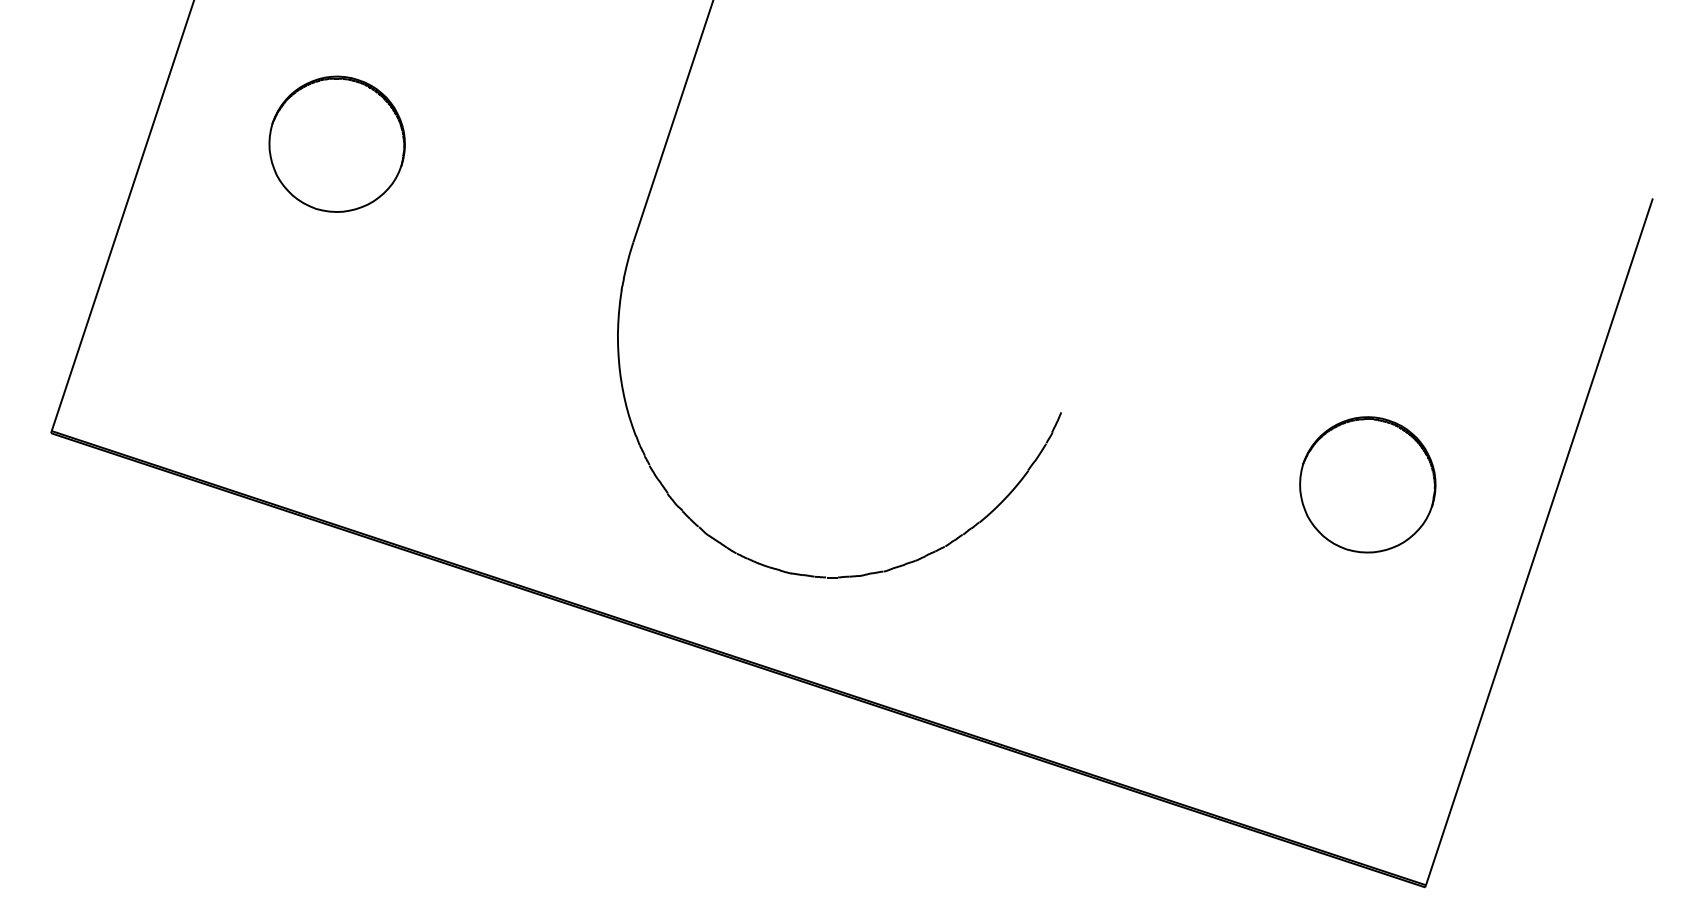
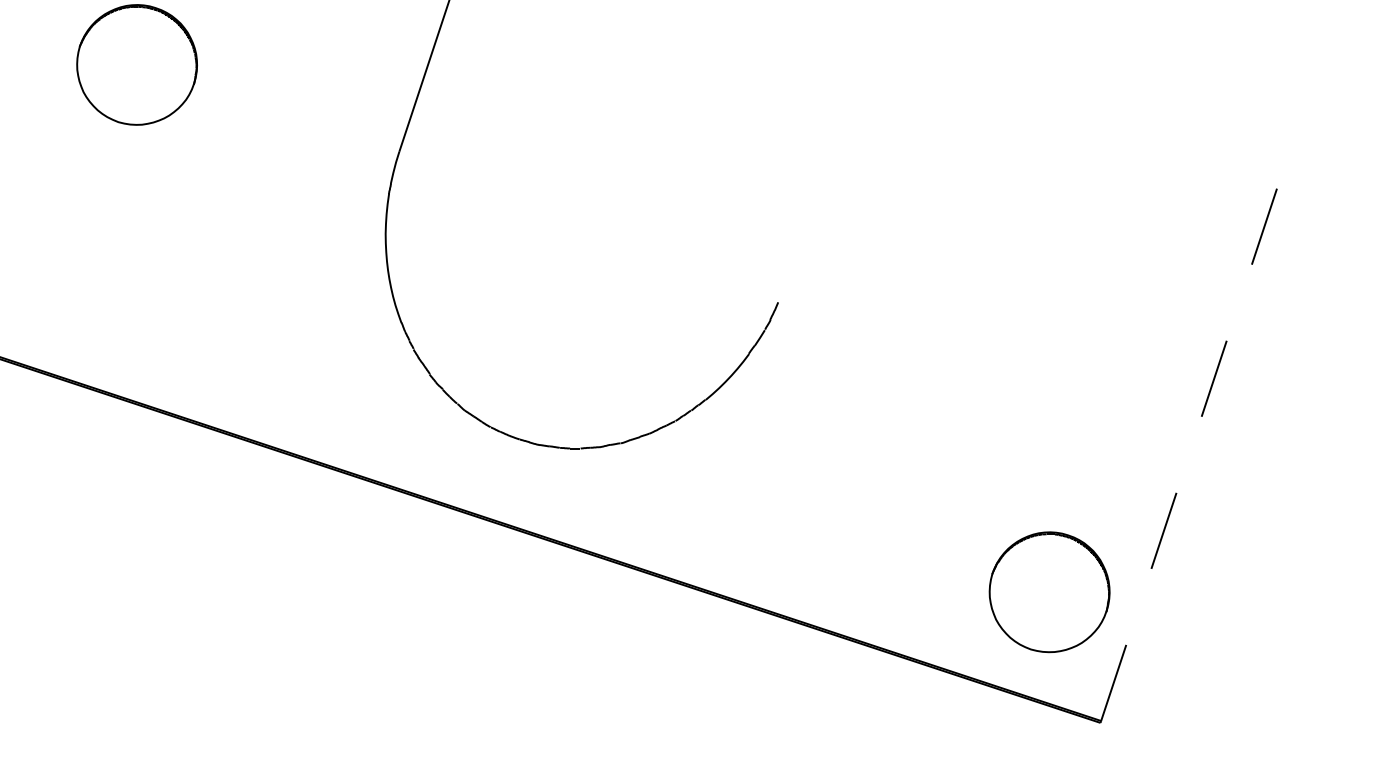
part: (1367, 484) -> (1049, 591), moved
line: (1539, 541) -> (1201, 416), solid -> dashed

